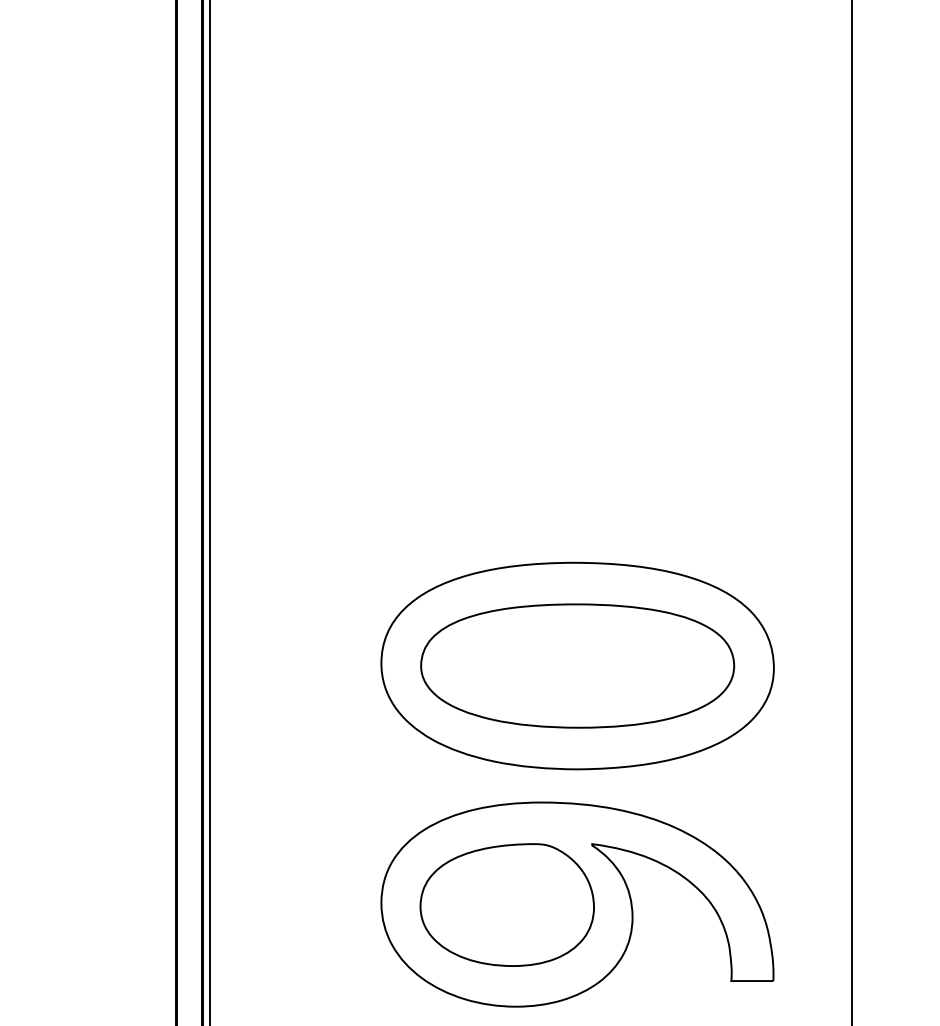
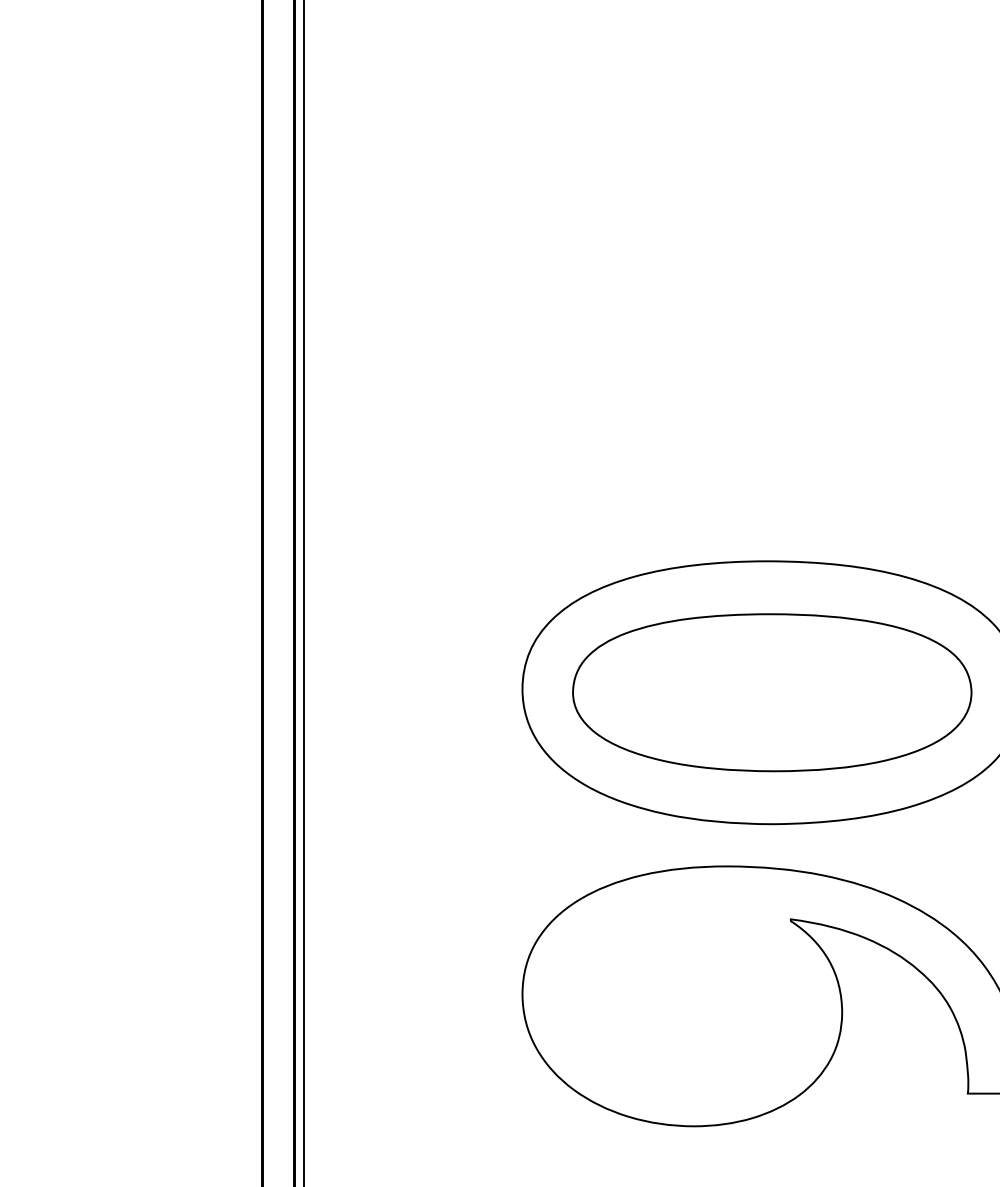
part: (506, 904) -> (681, 996), removed

